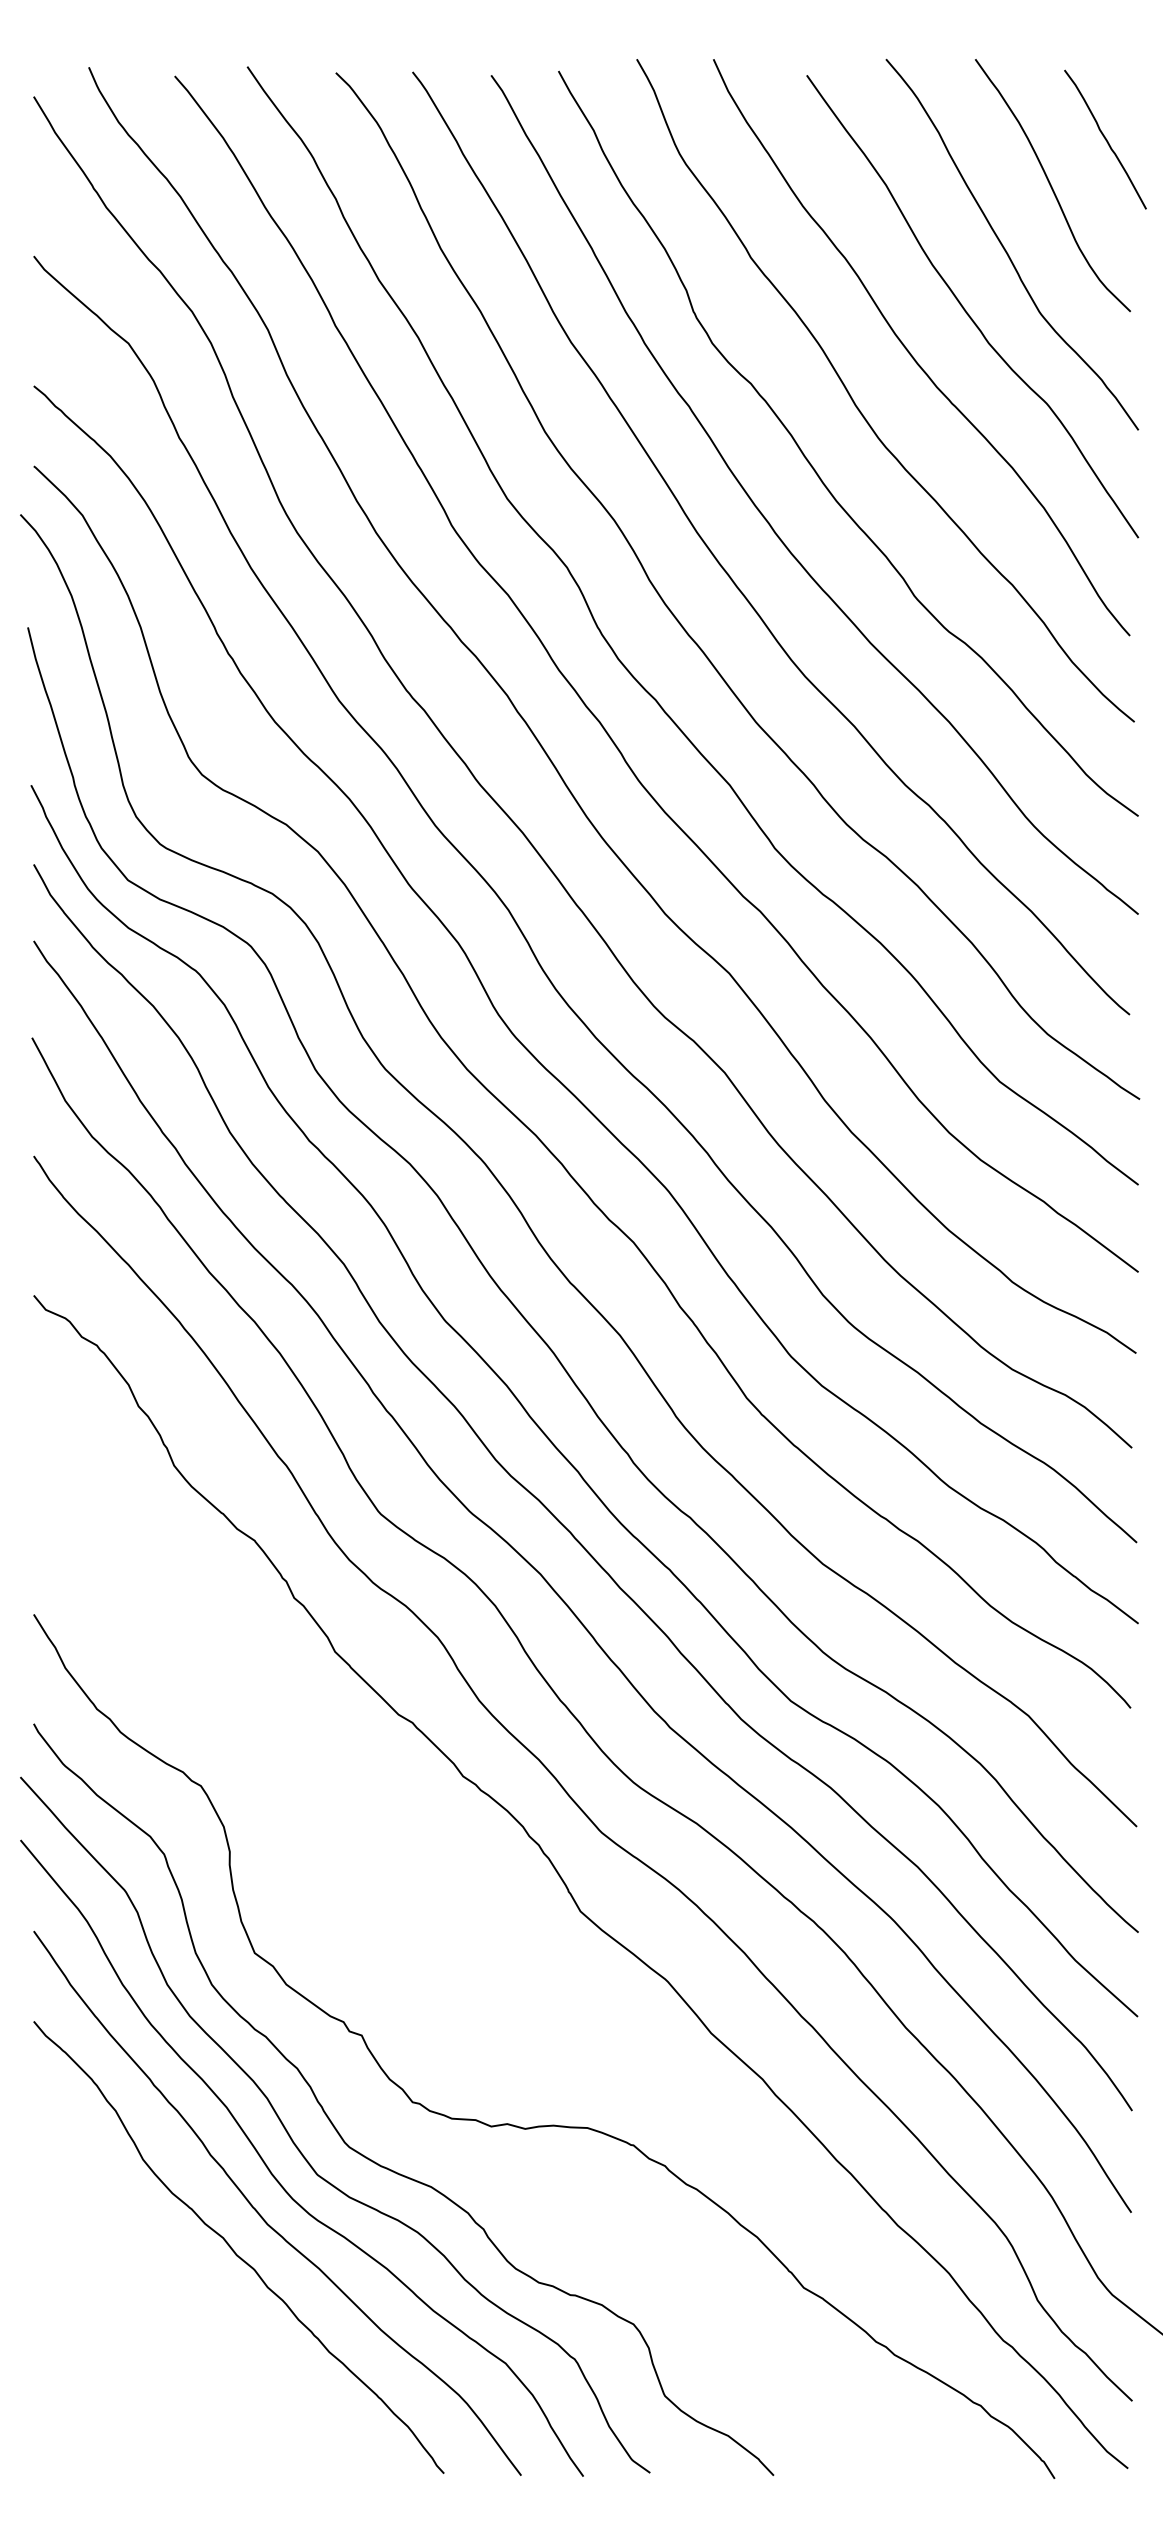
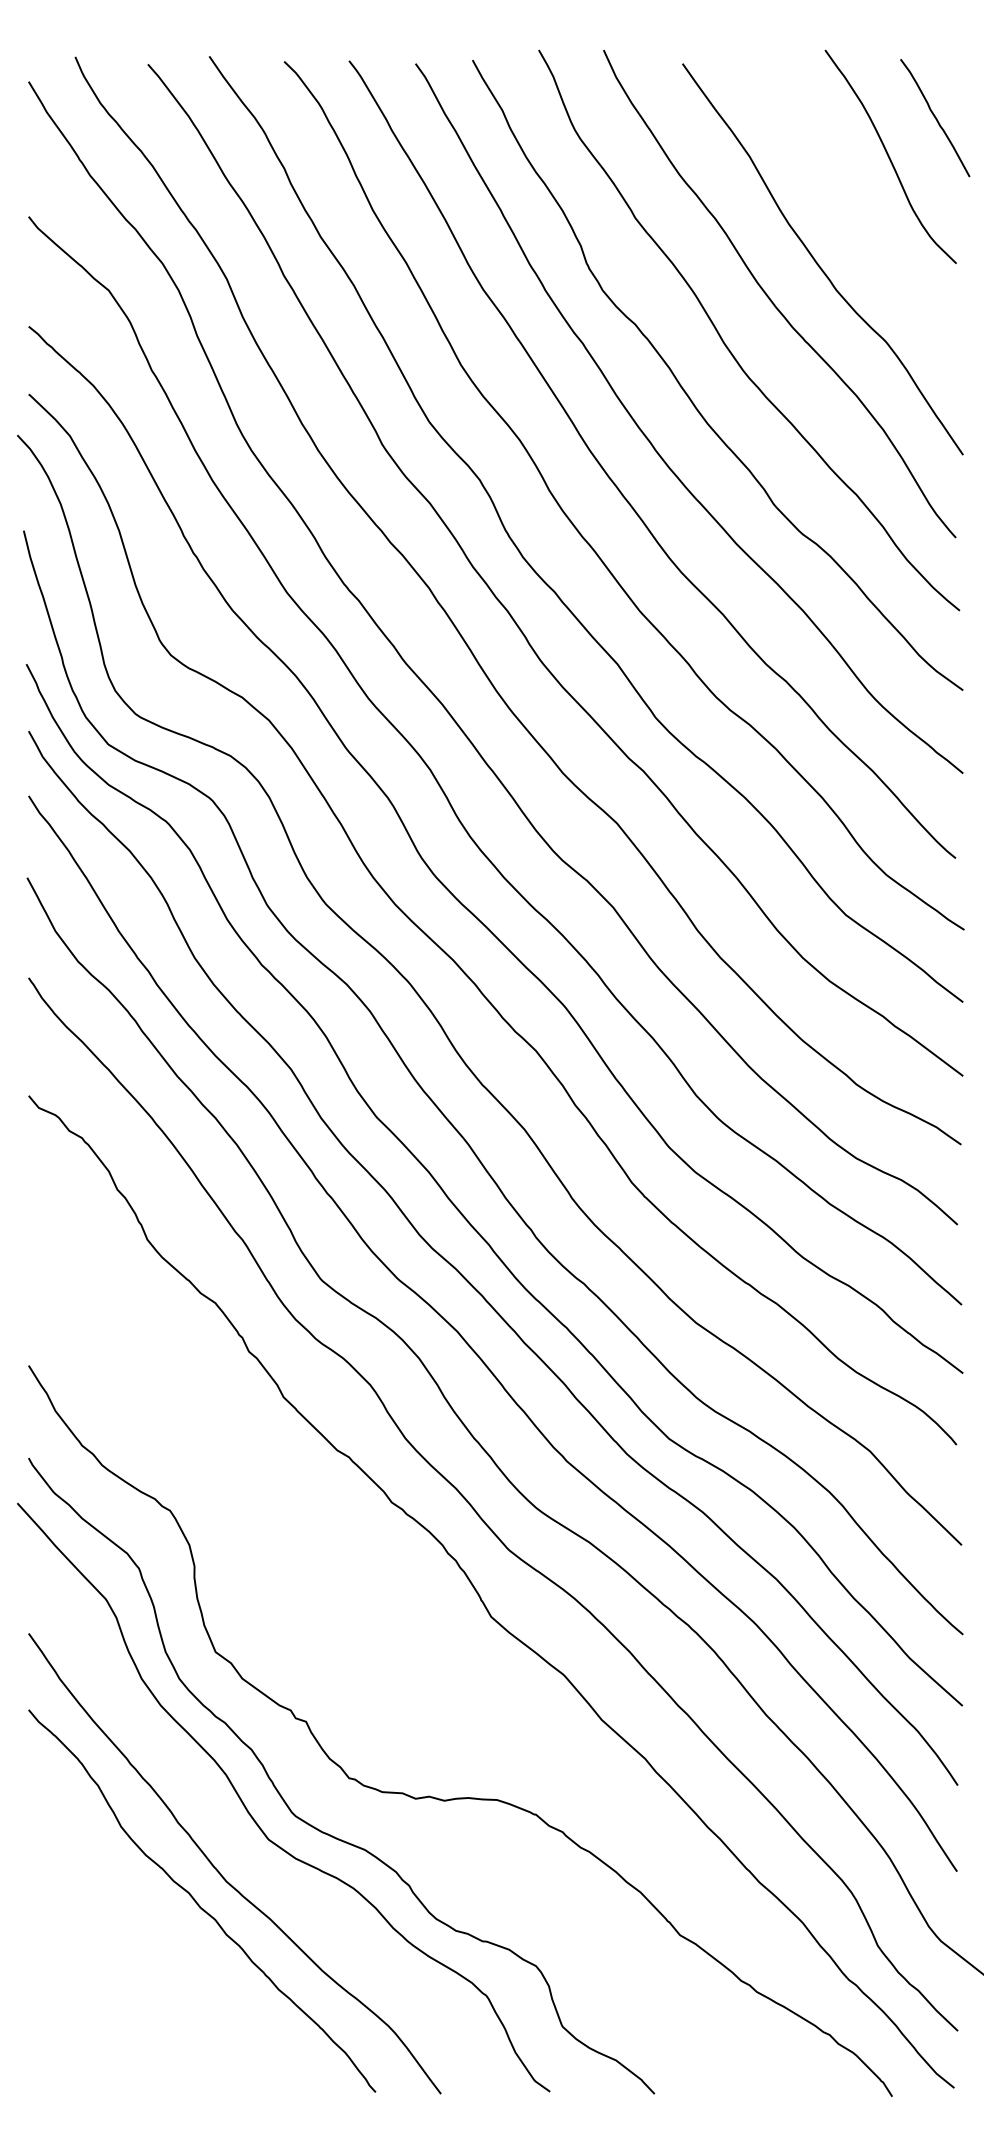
curve: (1005, 247) -> (850, 209), removed
curve: (277, 2178) -> (234, 1842), removed

